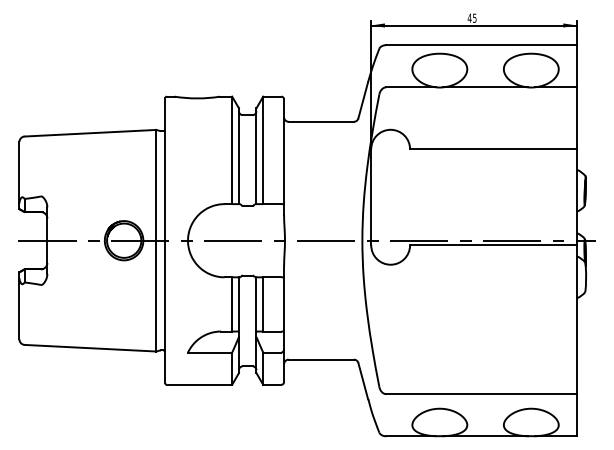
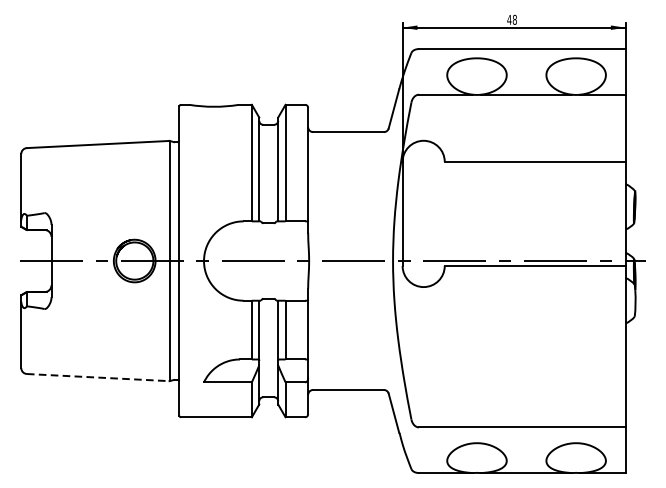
text: (474, 17) -> (514, 19), 45 -> 48
line: (90, 348) -> (98, 377), solid -> dashed

